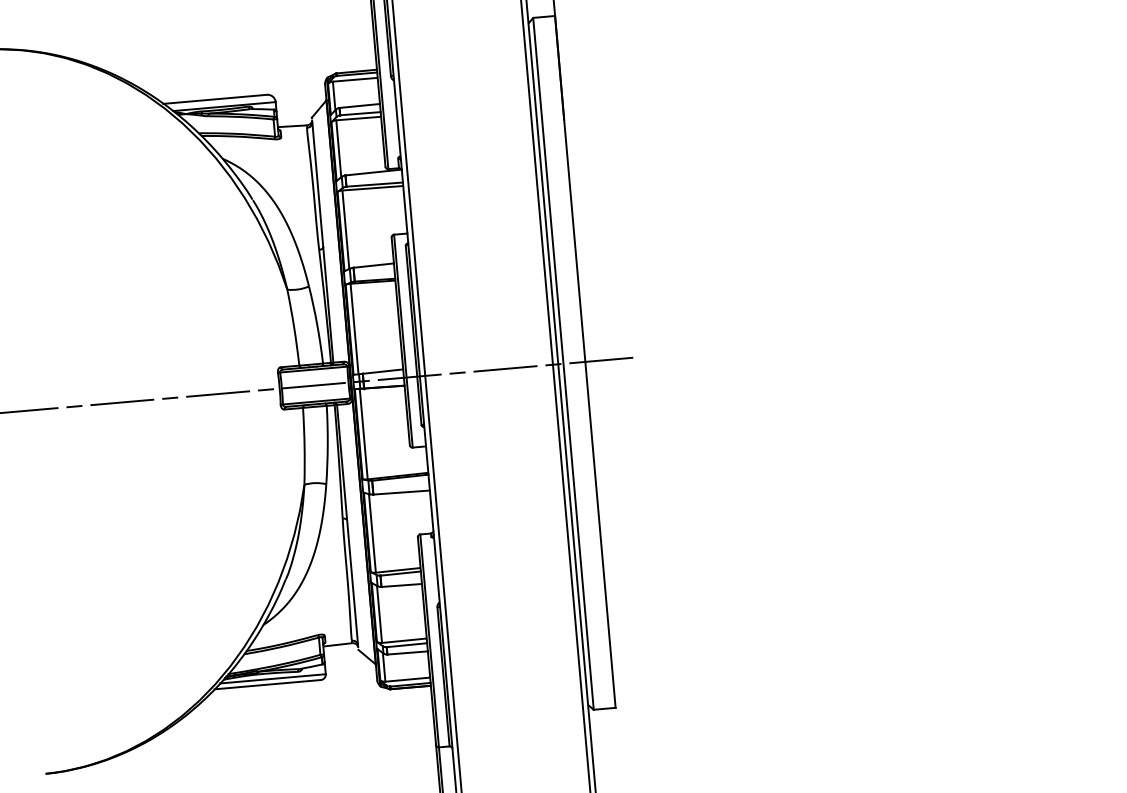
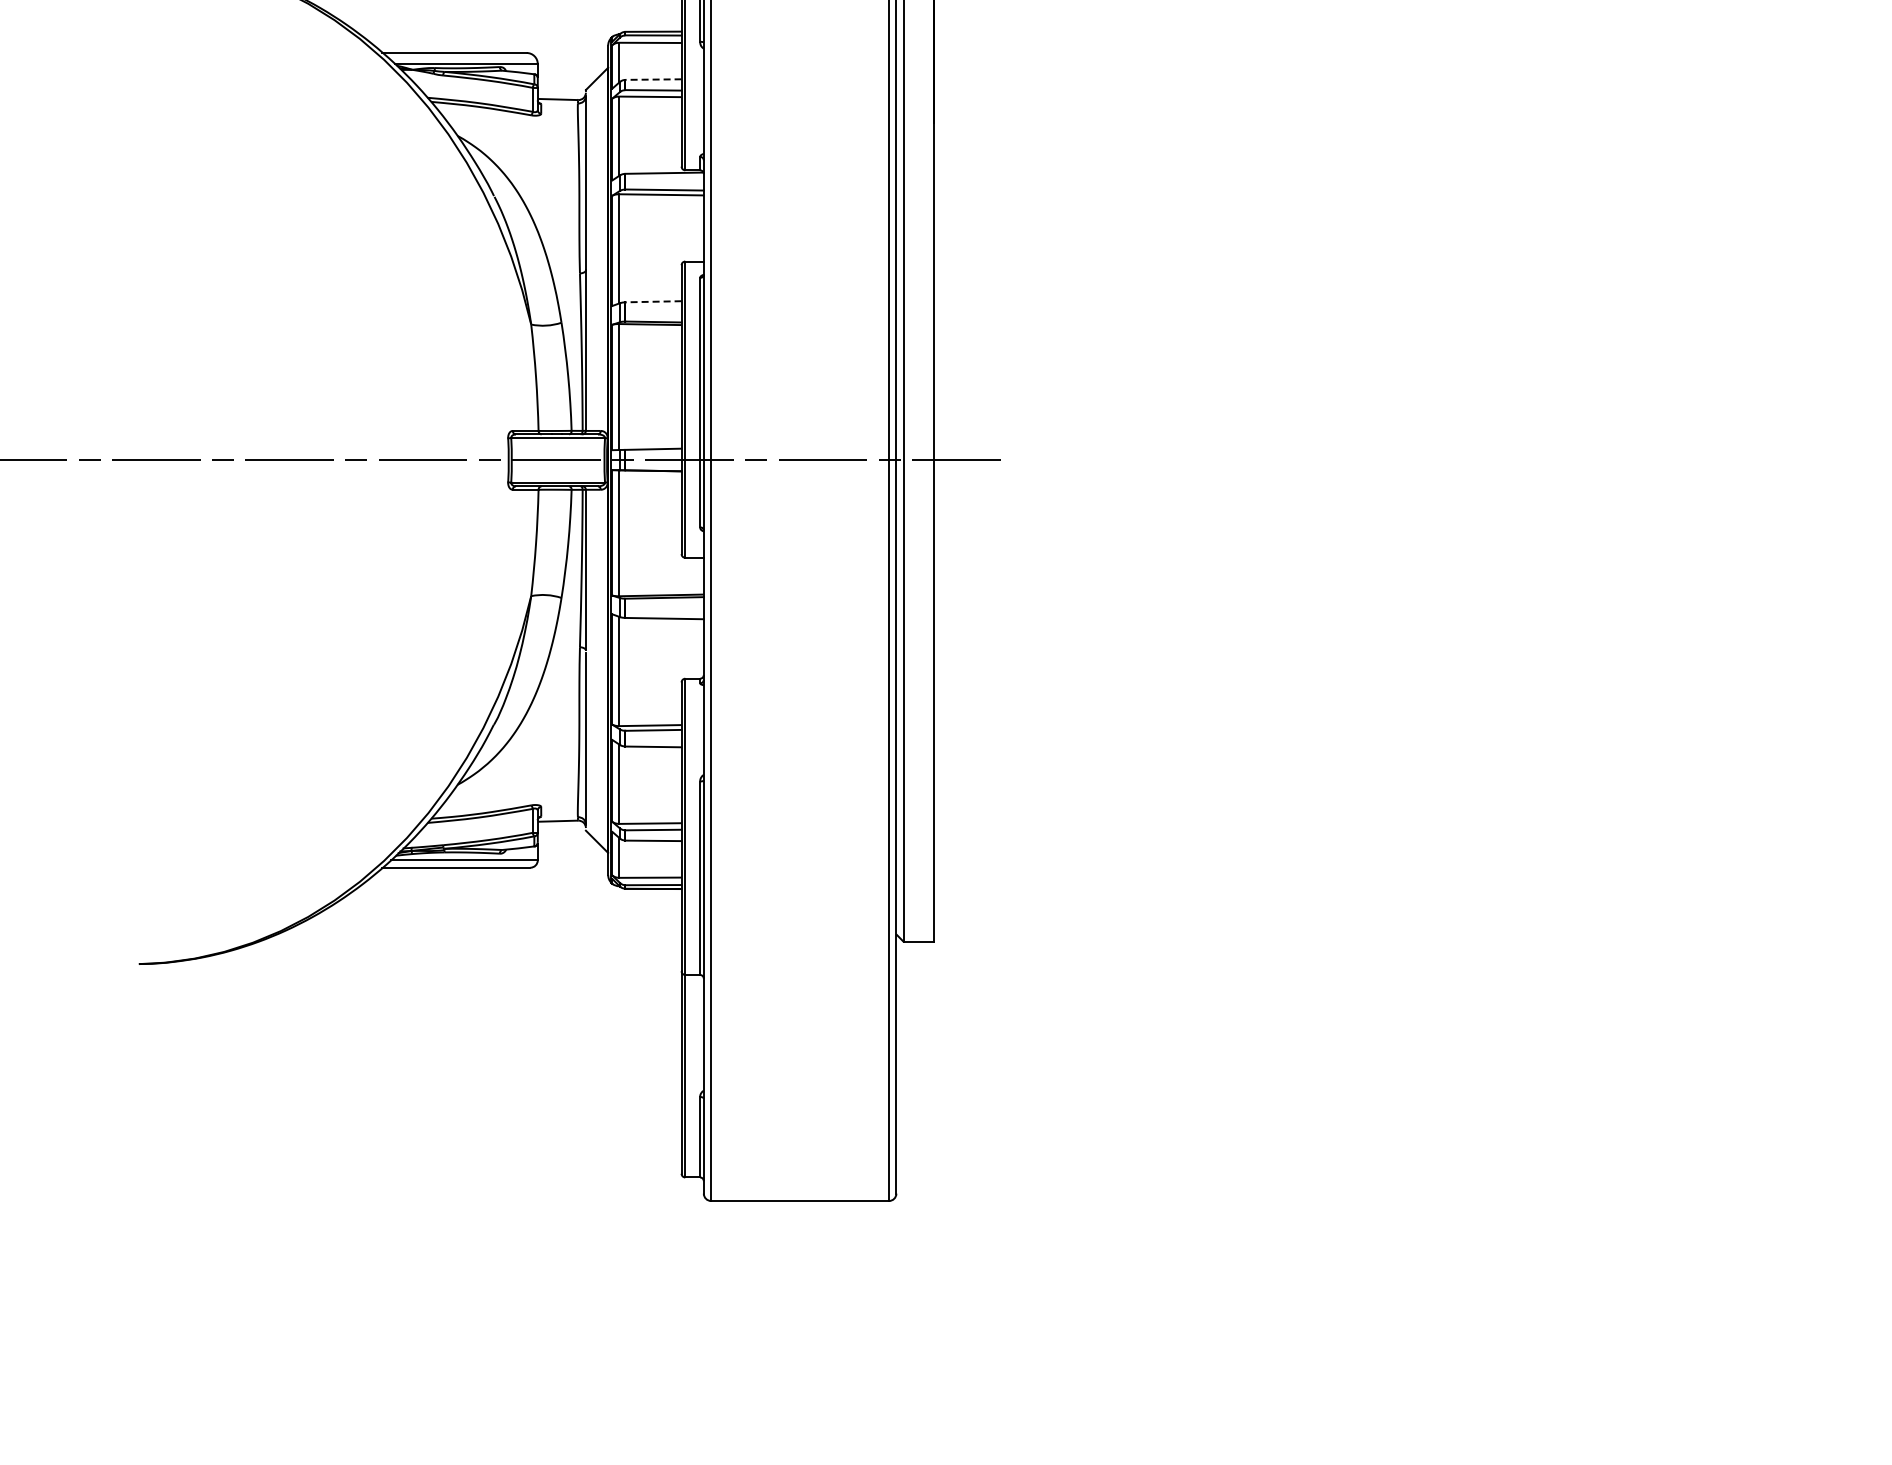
line: (359, 105) -> (652, 79), solid -> dashed
line: (373, 265) -> (652, 301), solid -> dashed

